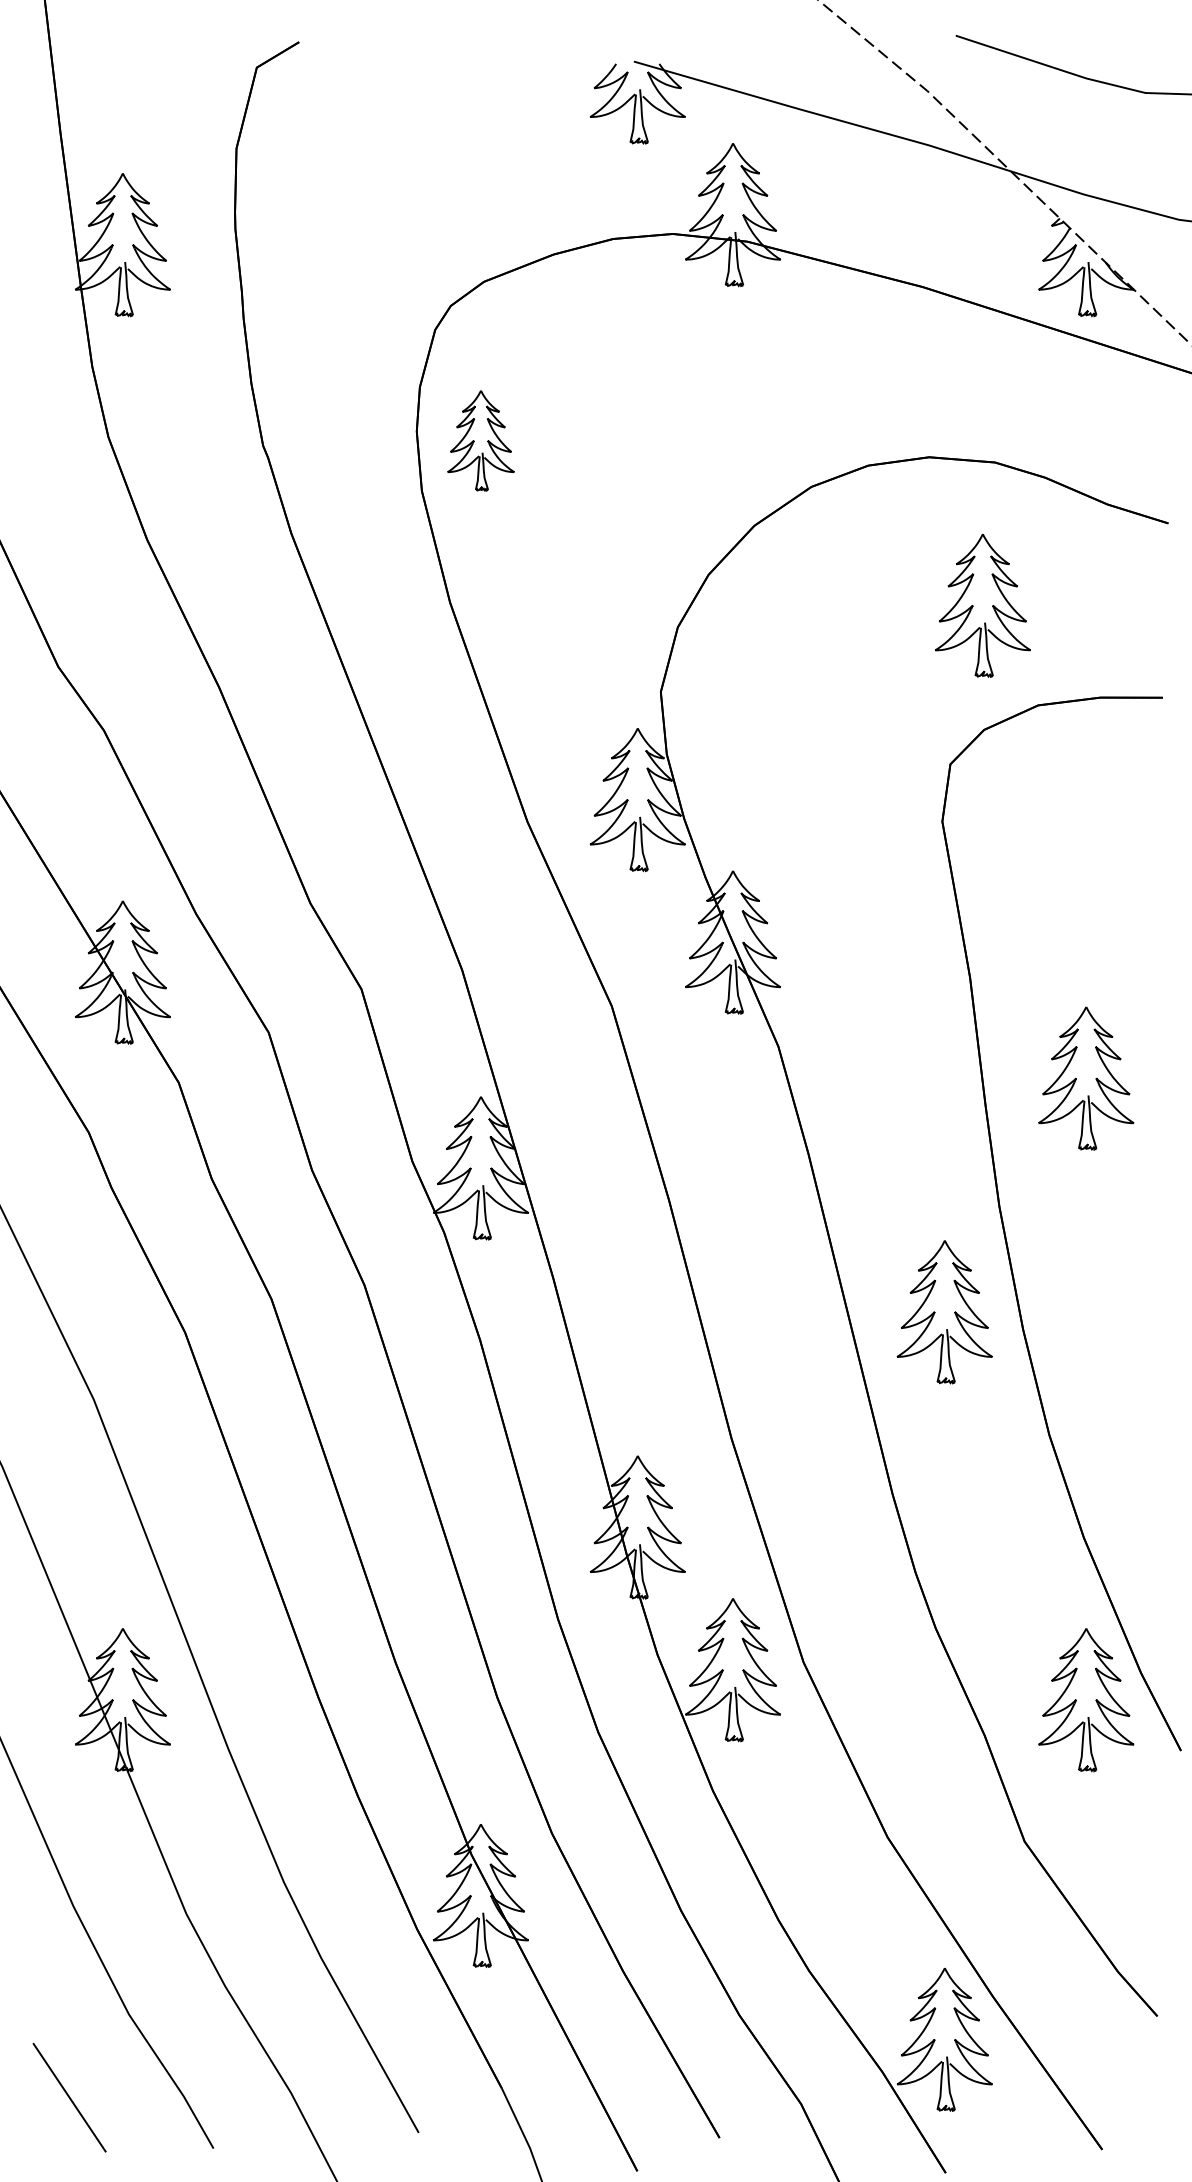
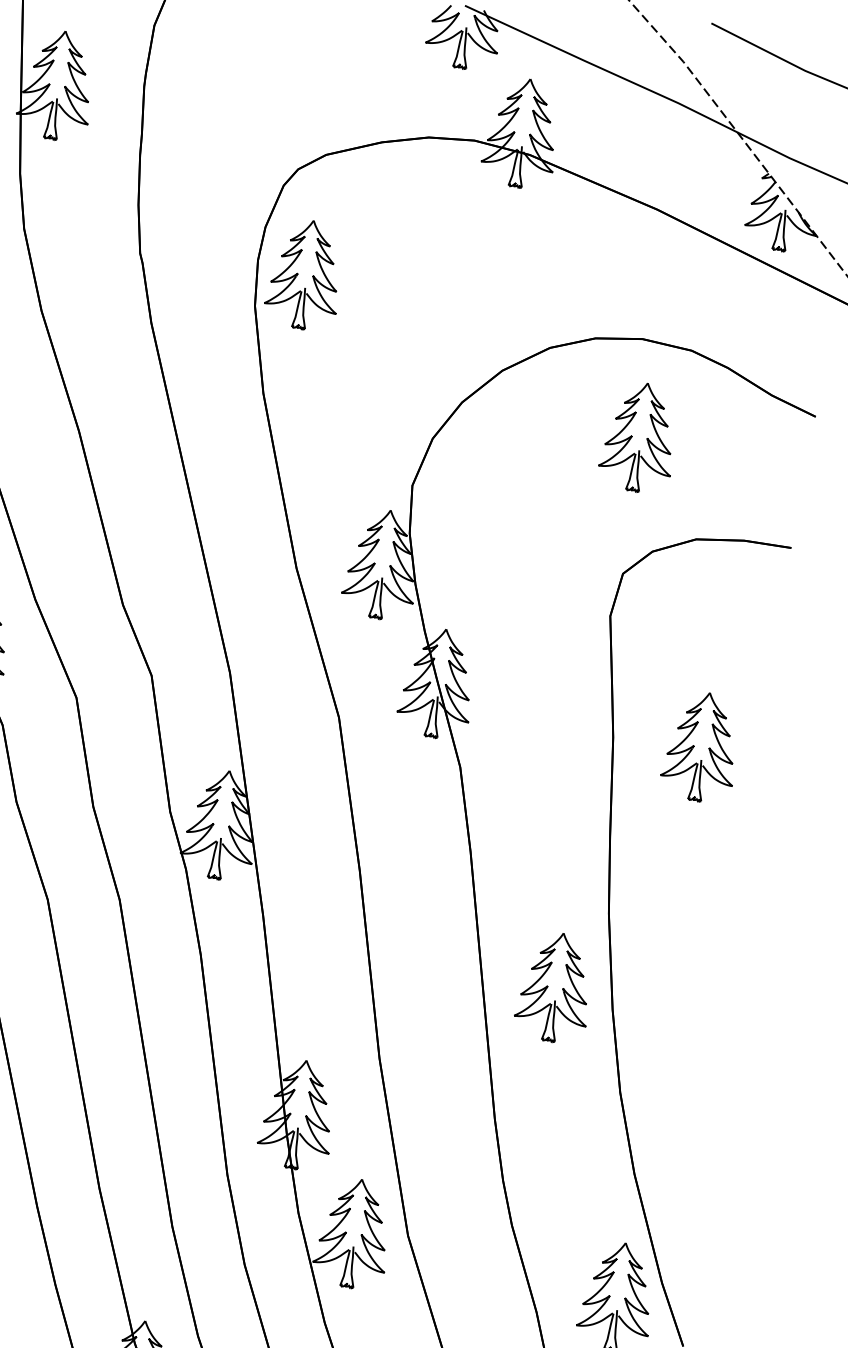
part: (480, 440) -> (305, 274), size x1.43
part: (982, 605) -> (639, 437), moved
part: (1086, 1078) -> (701, 746), moved

